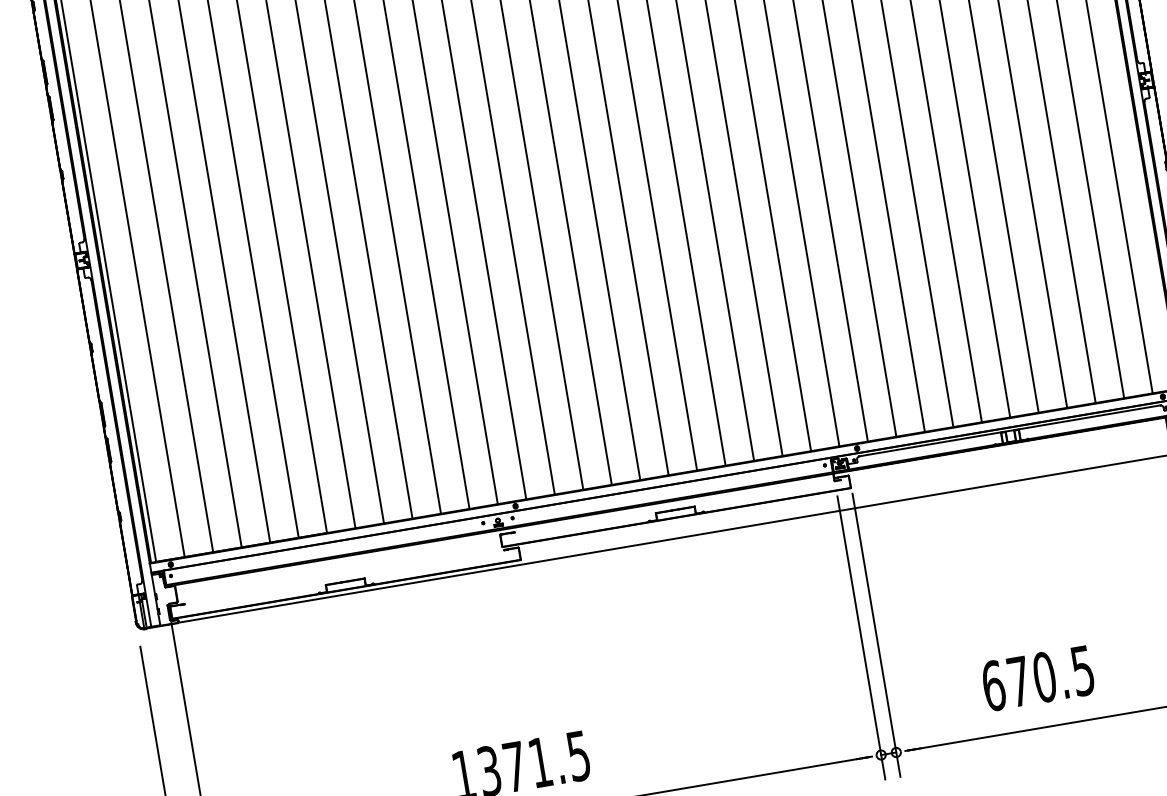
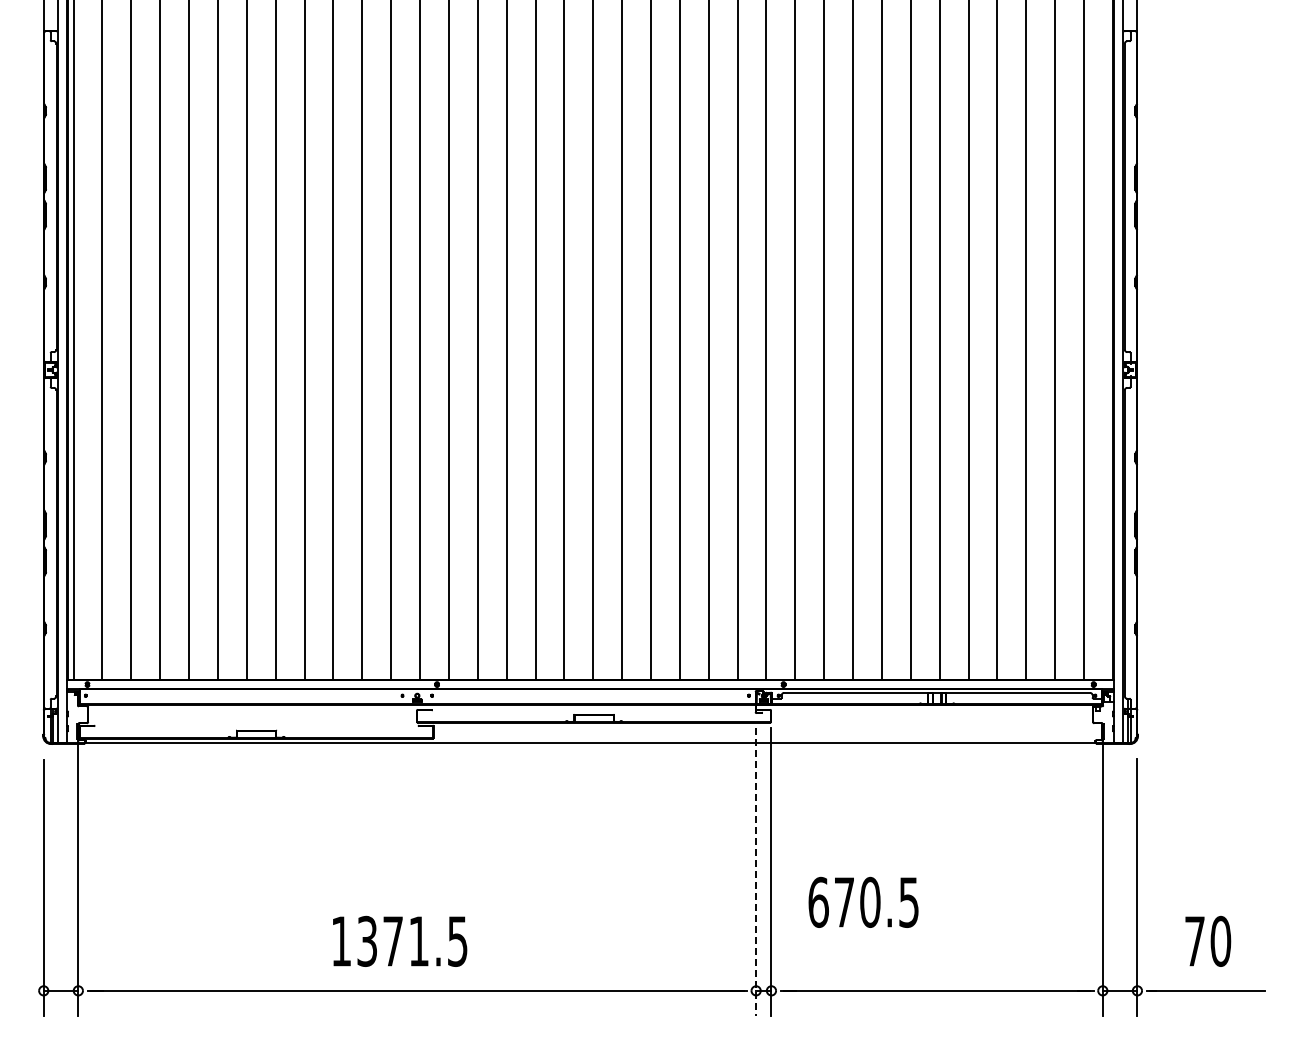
line: (861, 638) -> (756, 872), solid -> dashed
text: (1037, 677) -> (863, 901), moved

